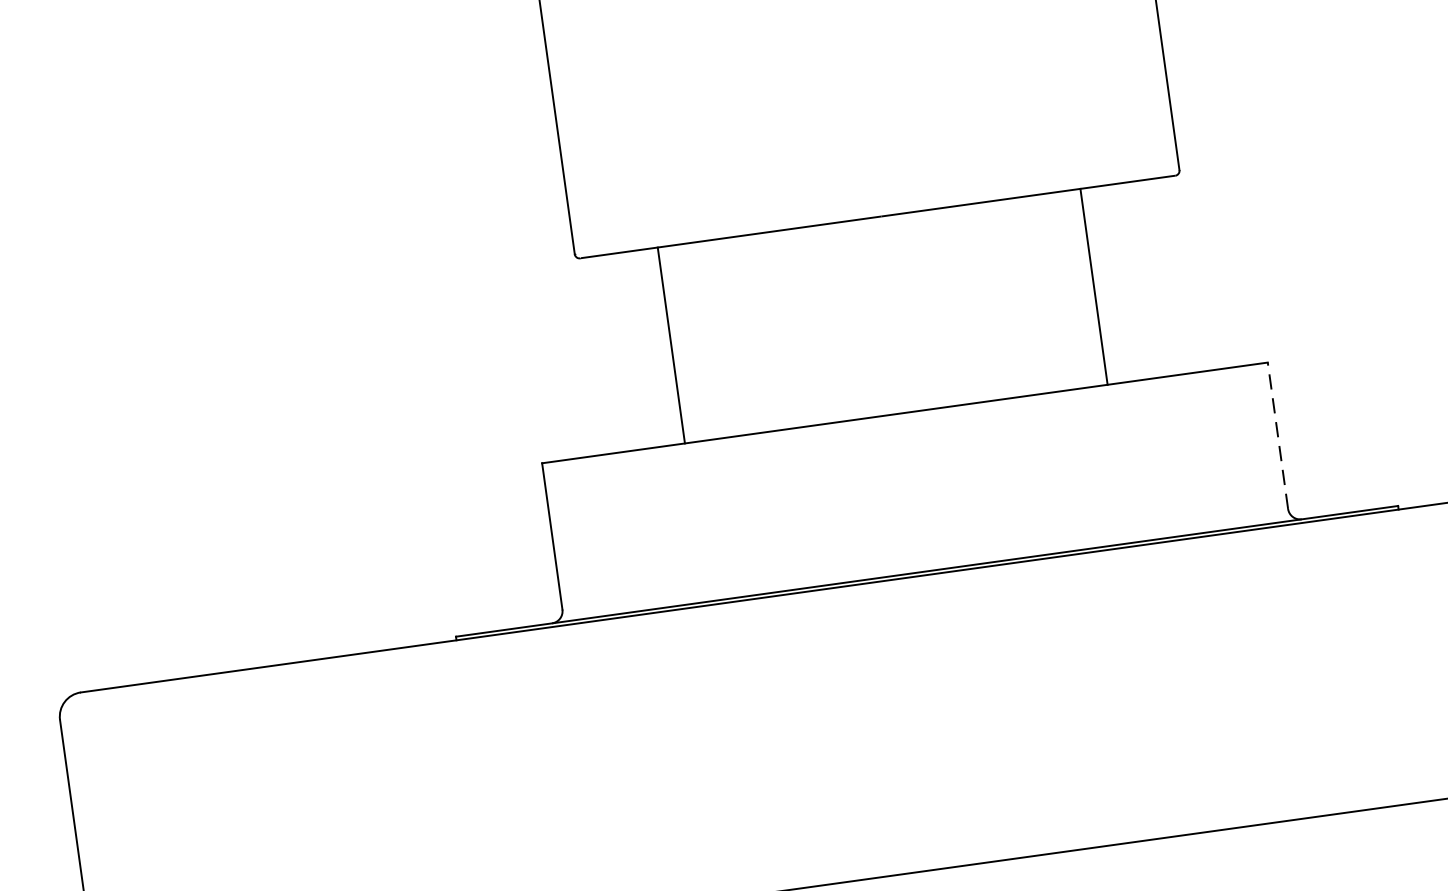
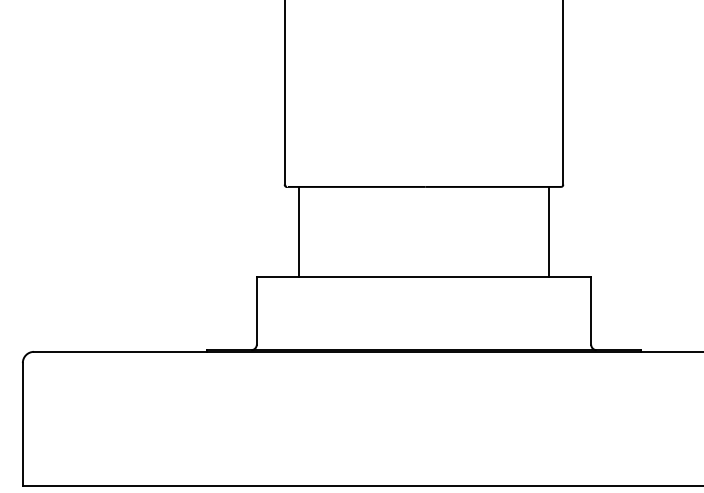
line: (1094, 285) -> (549, 231), moved
line: (670, 344) -> (298, 231), moved
line: (1278, 434) -> (591, 310), dashed -> solid

